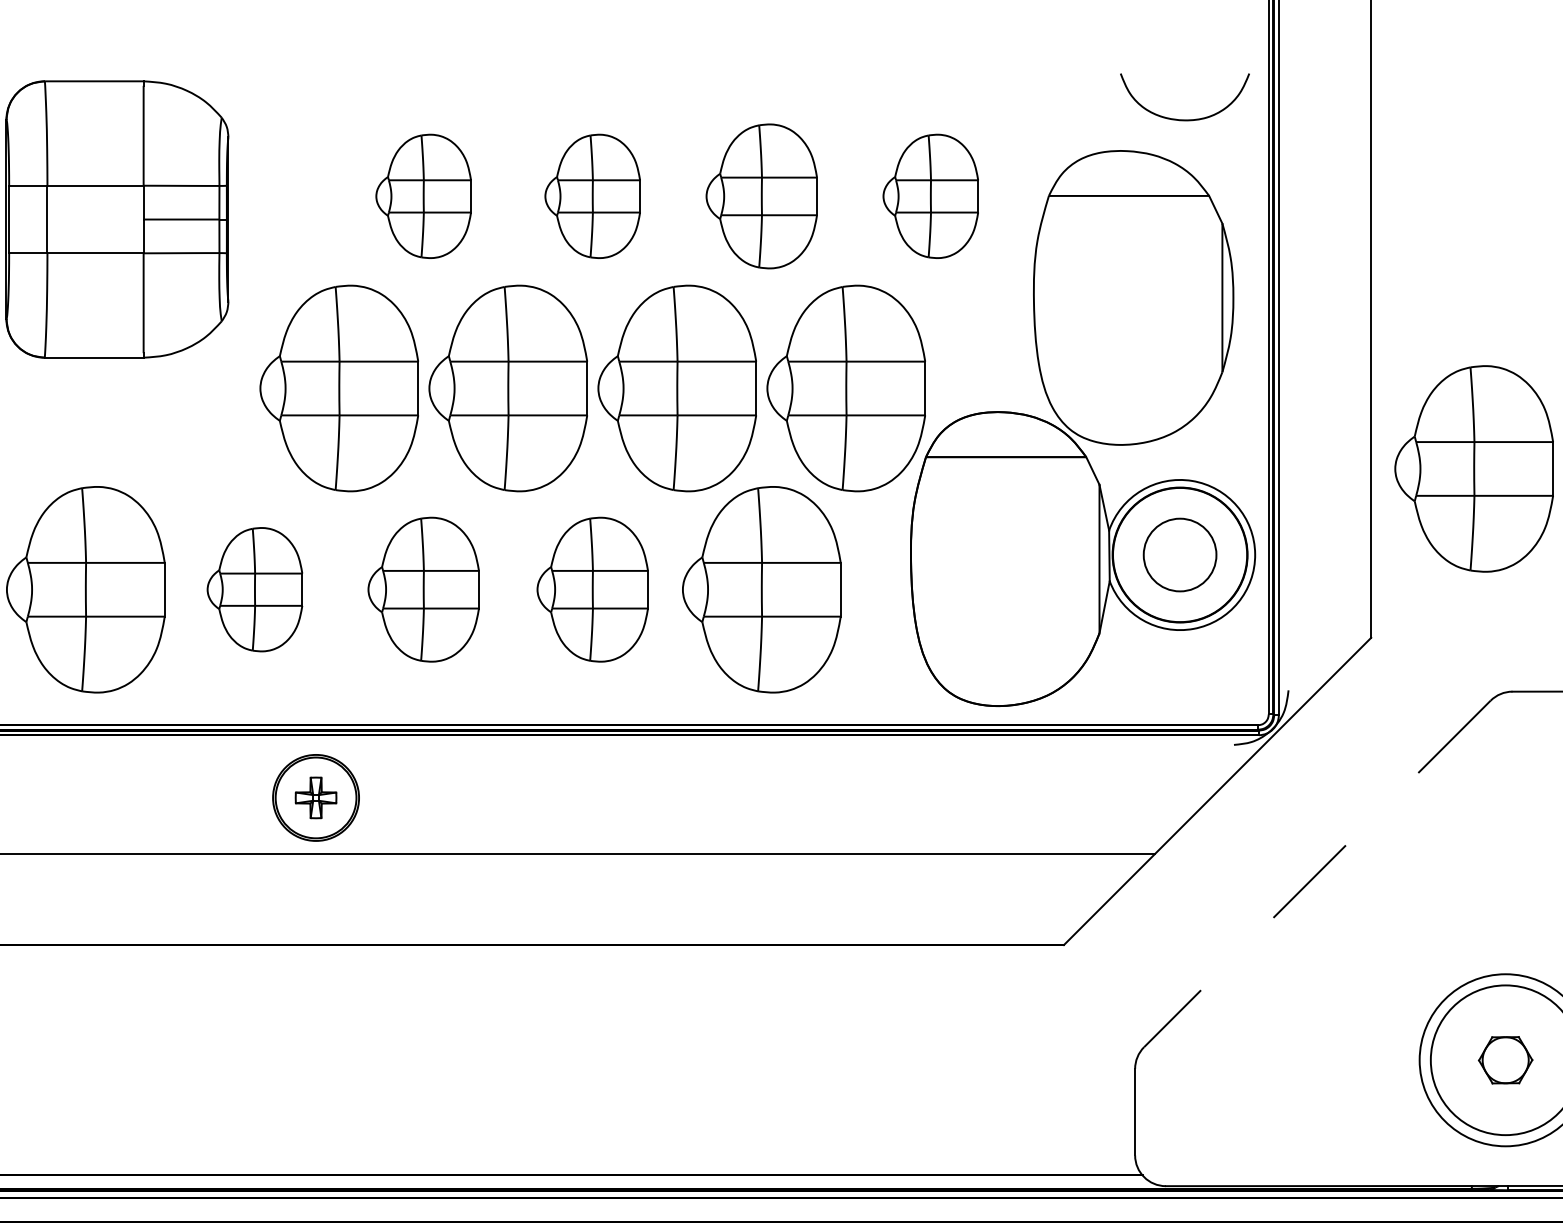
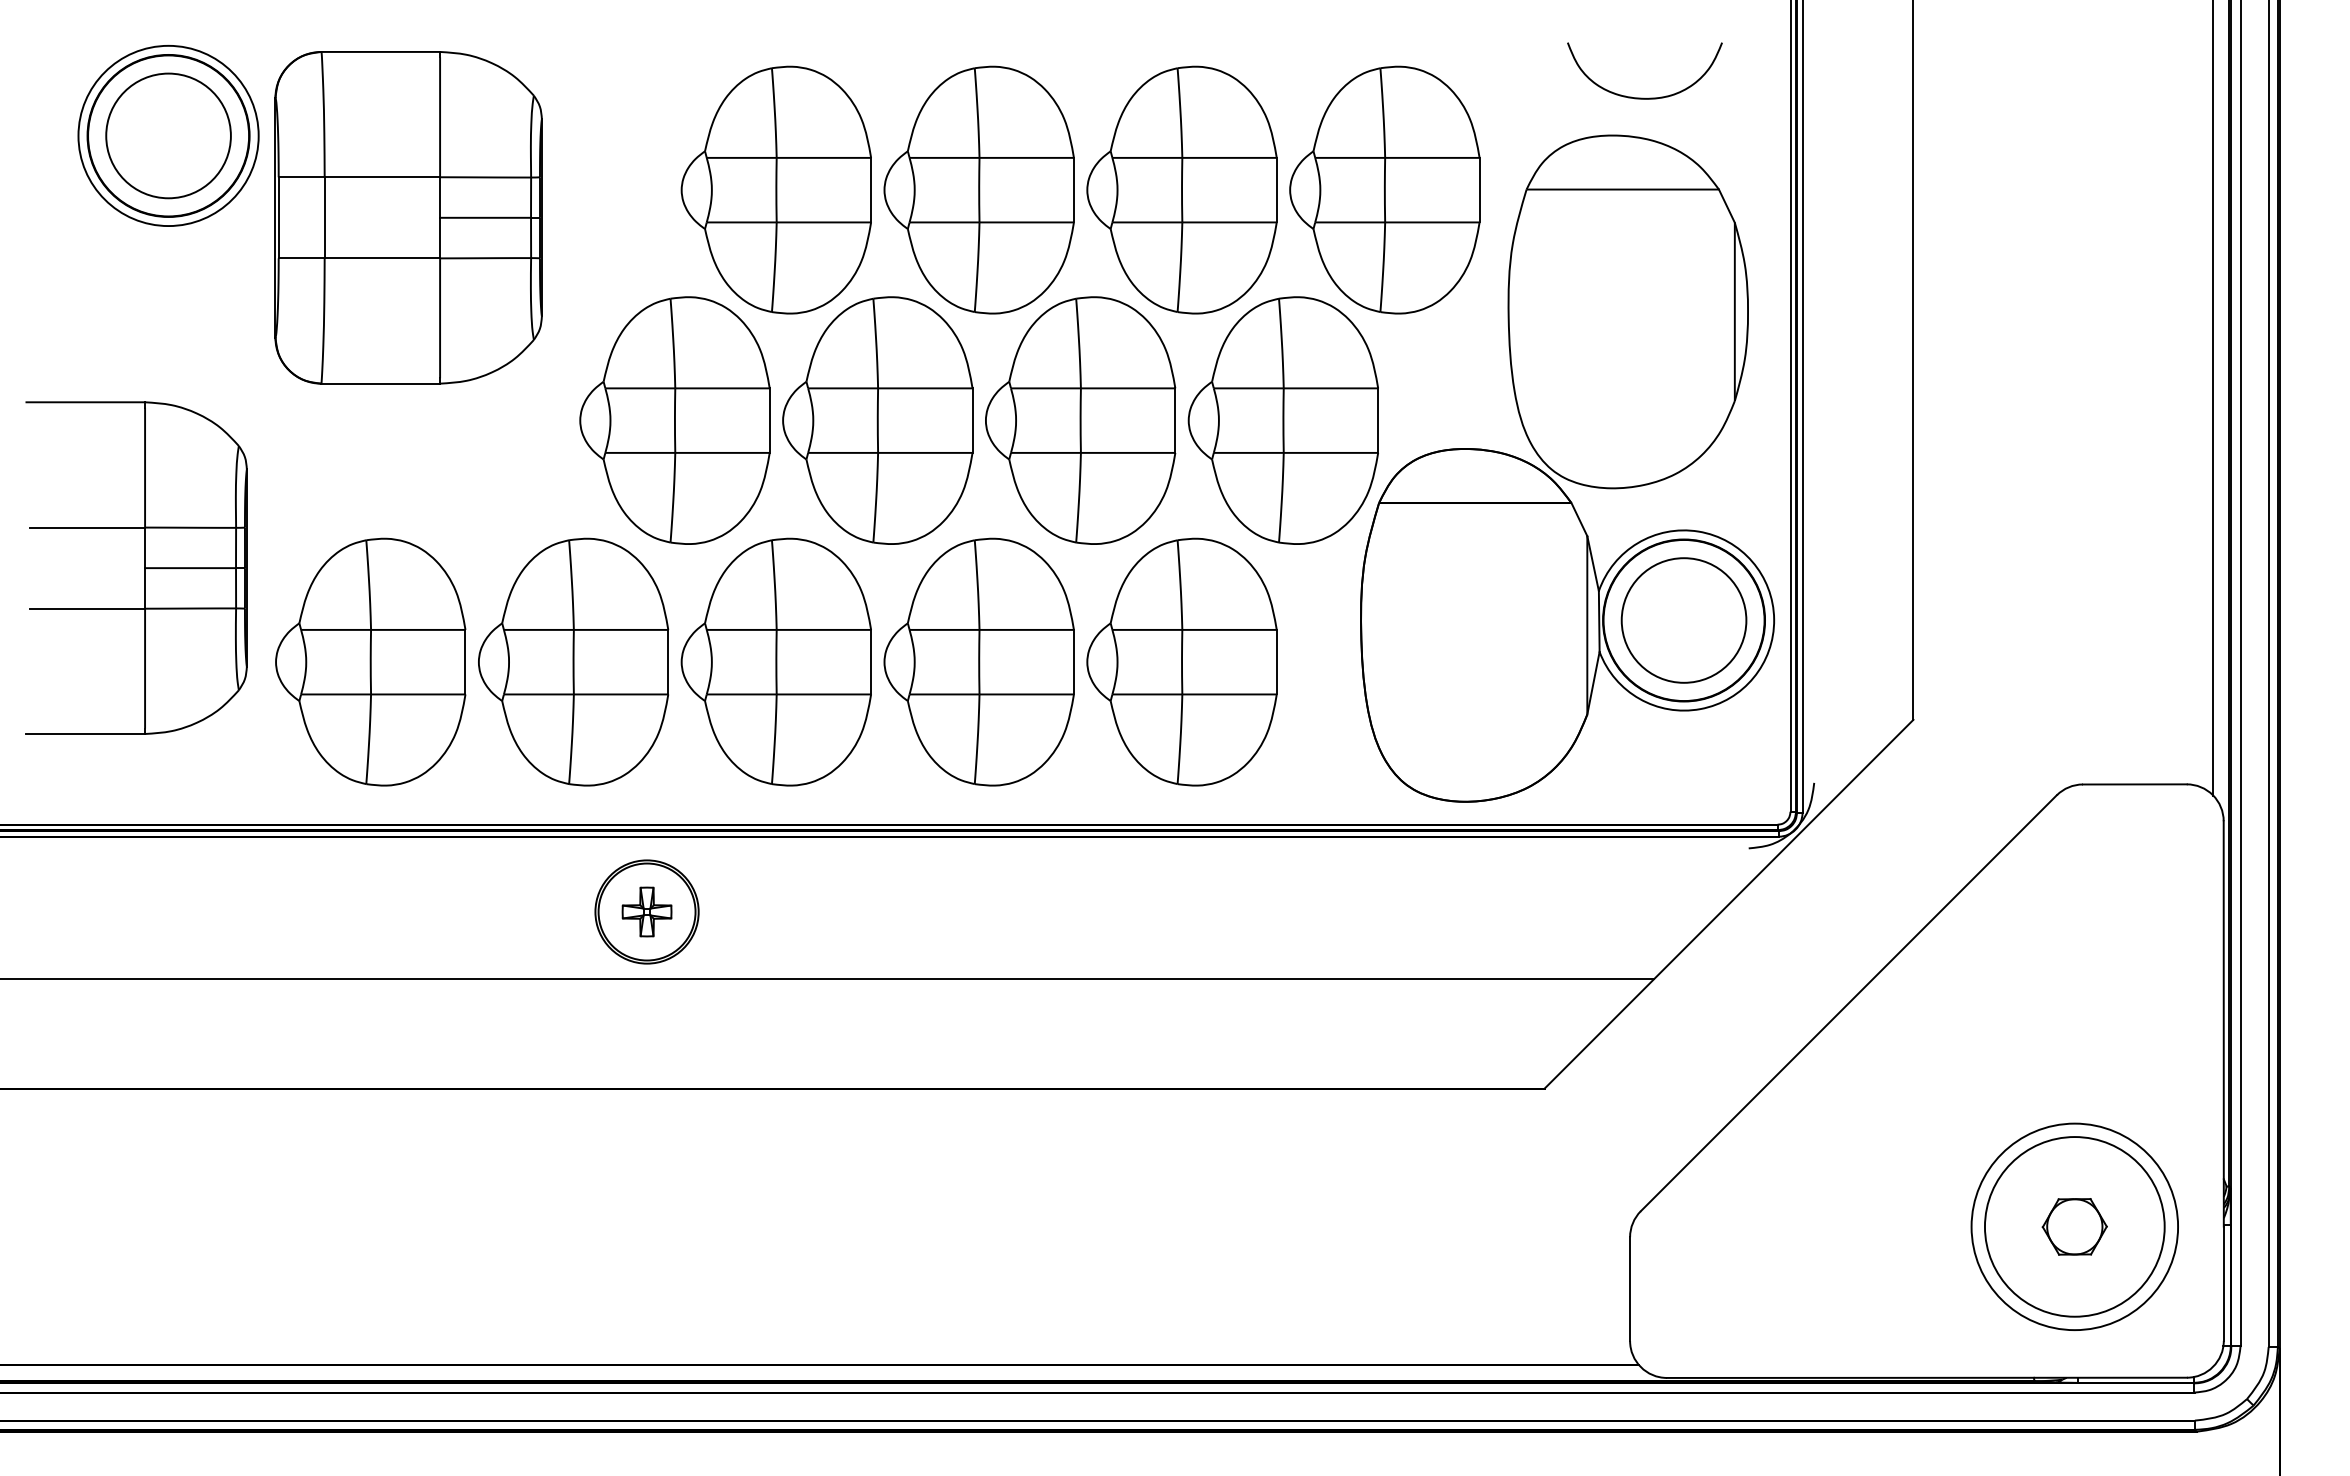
curve: (1184, 119) -> (1644, 97), moved
part: (423, 195) -> (775, 189), size x1.67
part: (592, 195) -> (978, 189), size x1.67
part: (761, 195) -> (1181, 189), size x1.43
part: (930, 195) -> (1384, 189), size x1.67
part: (1473, 468) -> (2036, 516), removed
circle: (1179, 555) -> (1683, 620), size x1.43
part: (254, 589) -> (573, 661), size x1.67
part: (423, 589) -> (775, 661), size x1.43
part: (592, 589) -> (978, 661), size x1.43
line: (1317, 874) -> (1848, 1003), dashed -> solid

